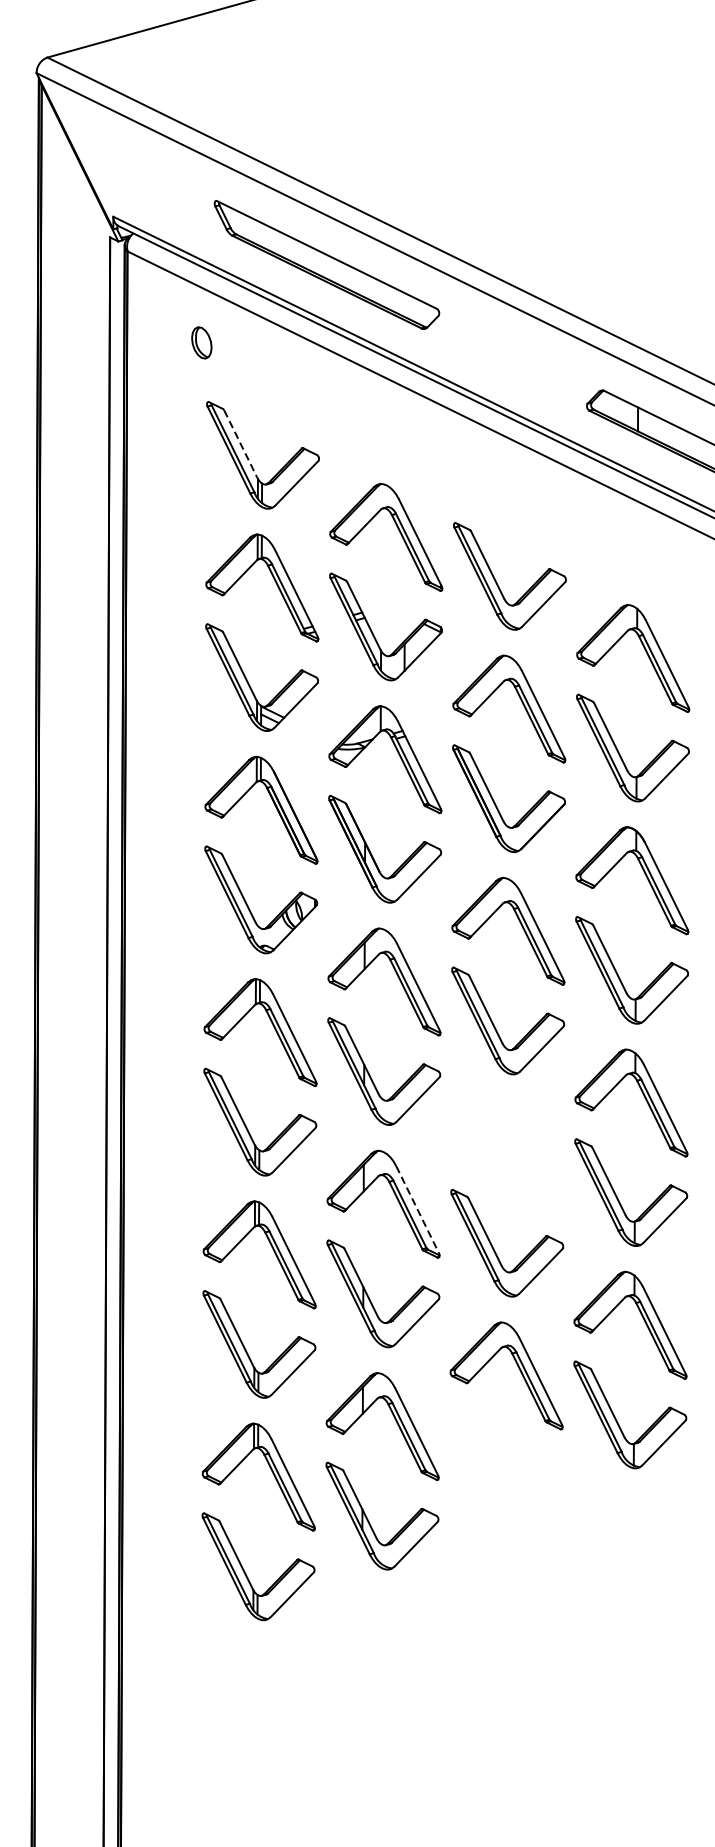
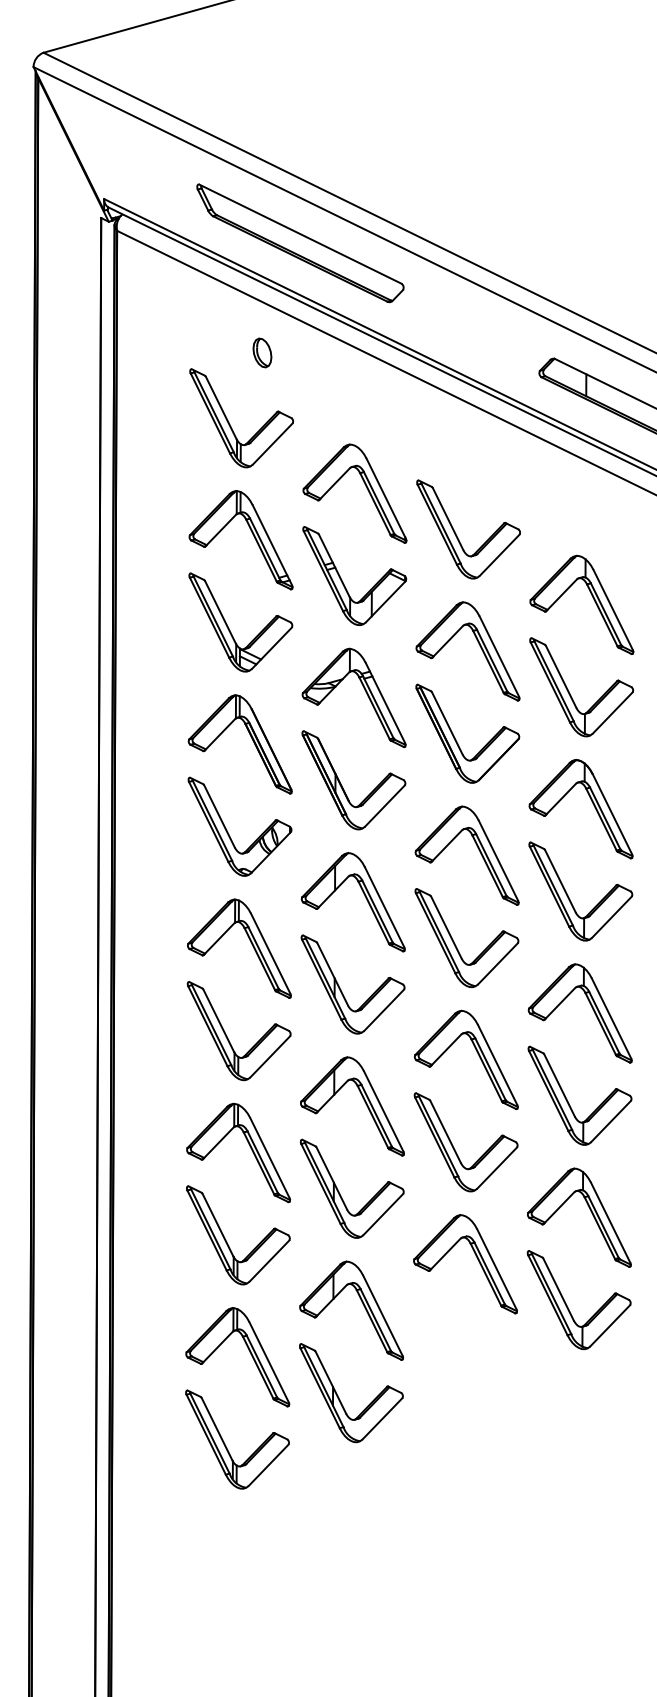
part: (201, 342) -> (262, 352), moved
line: (241, 444) -> (221, 408), dashed -> solid
part: (519, 1147) -> (477, 1054), added
line: (417, 1209) -> (383, 1111), dashed -> solid

